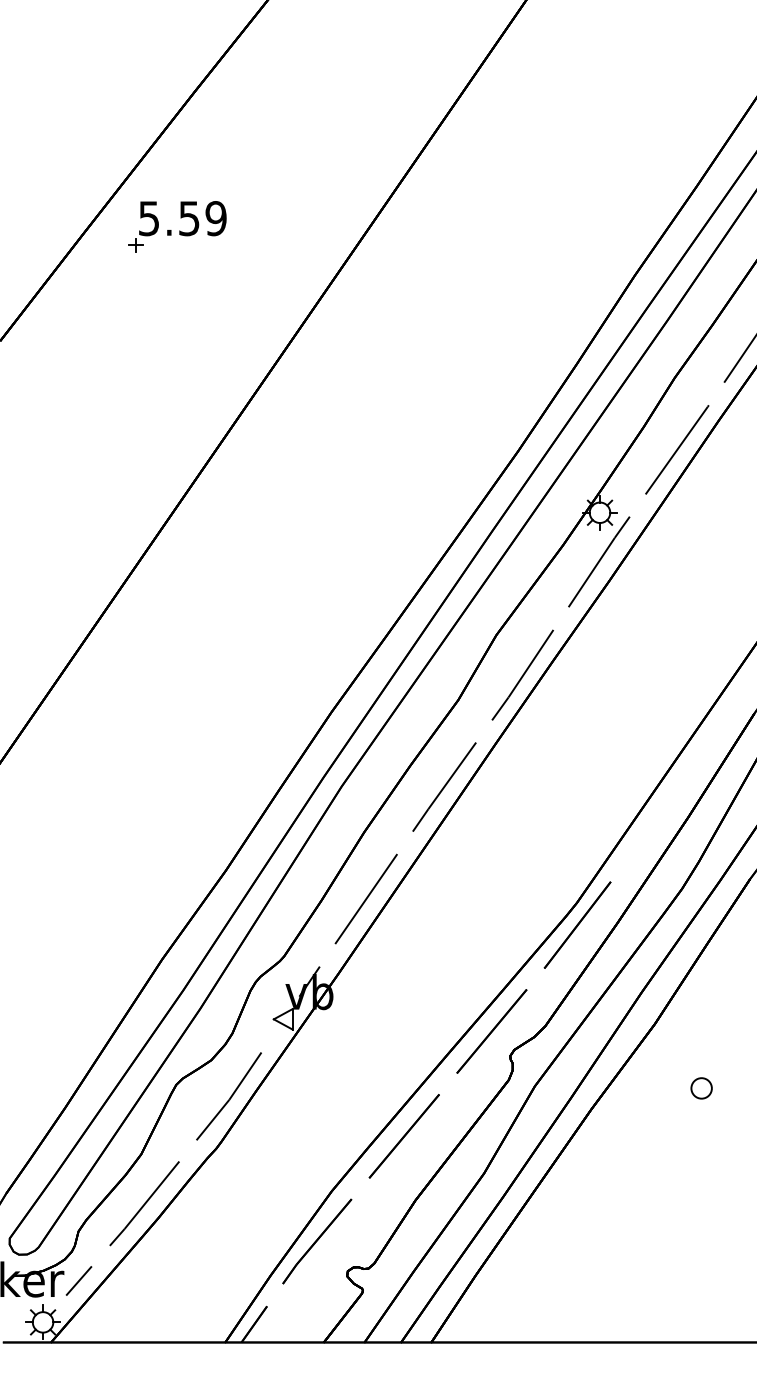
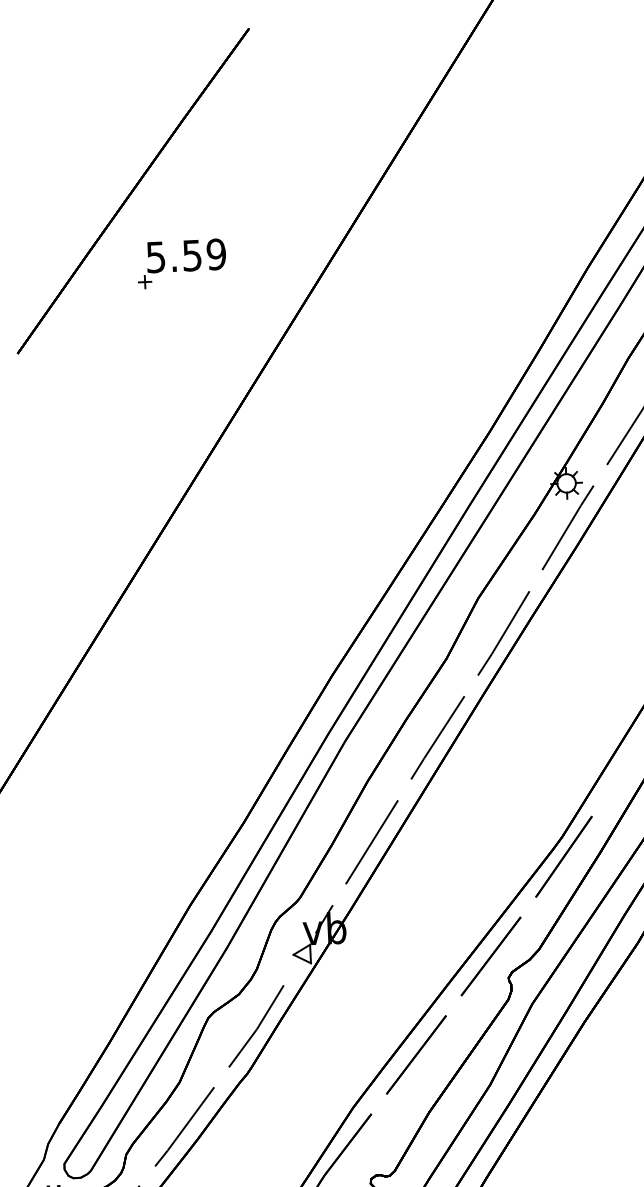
part: (177, 226) -> (181, 263), moved

